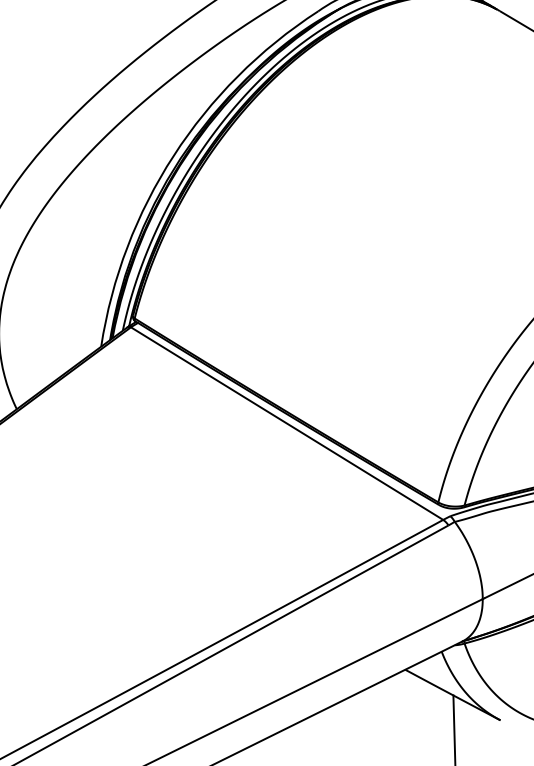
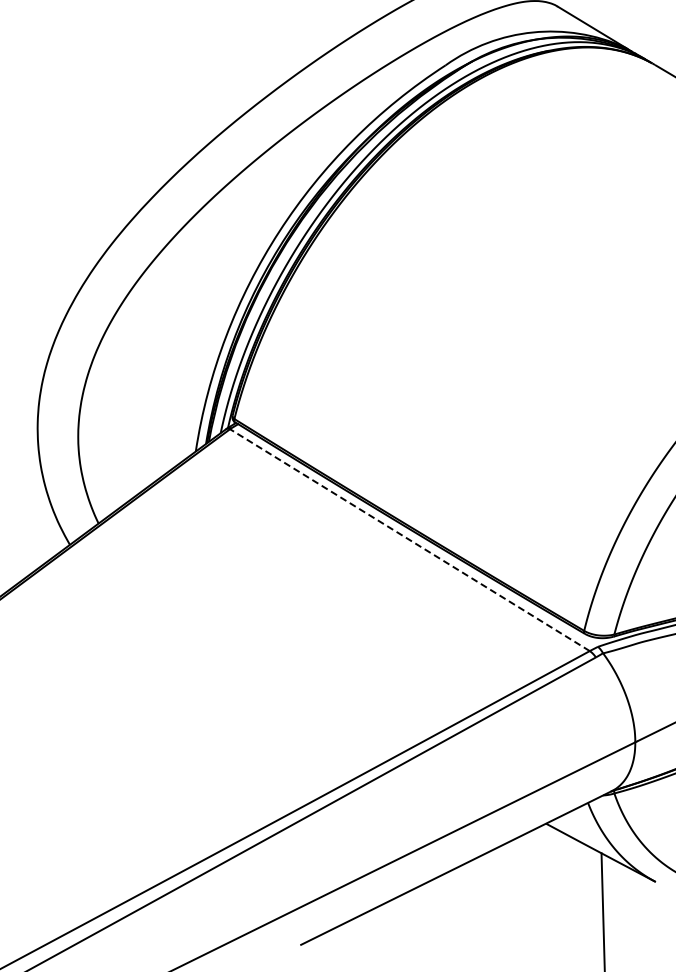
line: (286, 423) -> (409, 539), solid -> dashed

